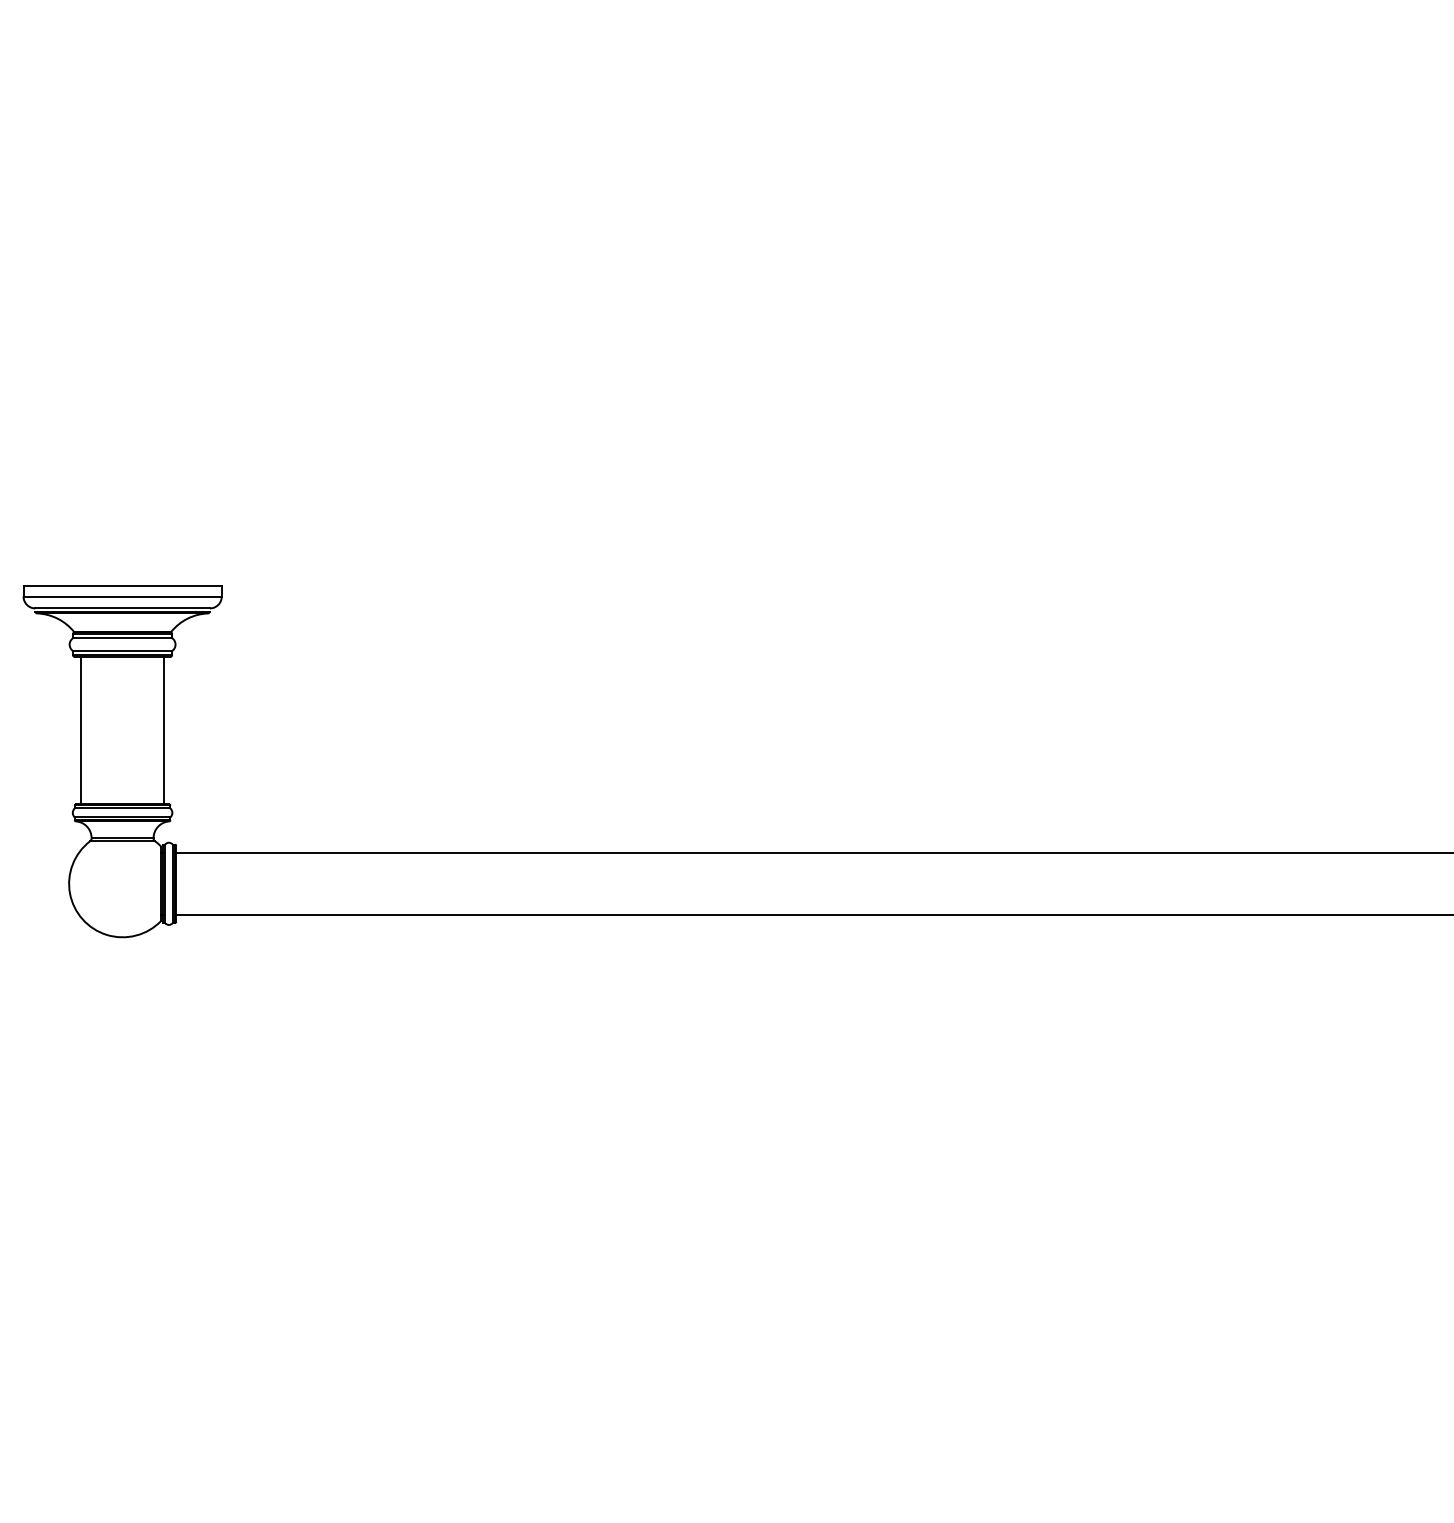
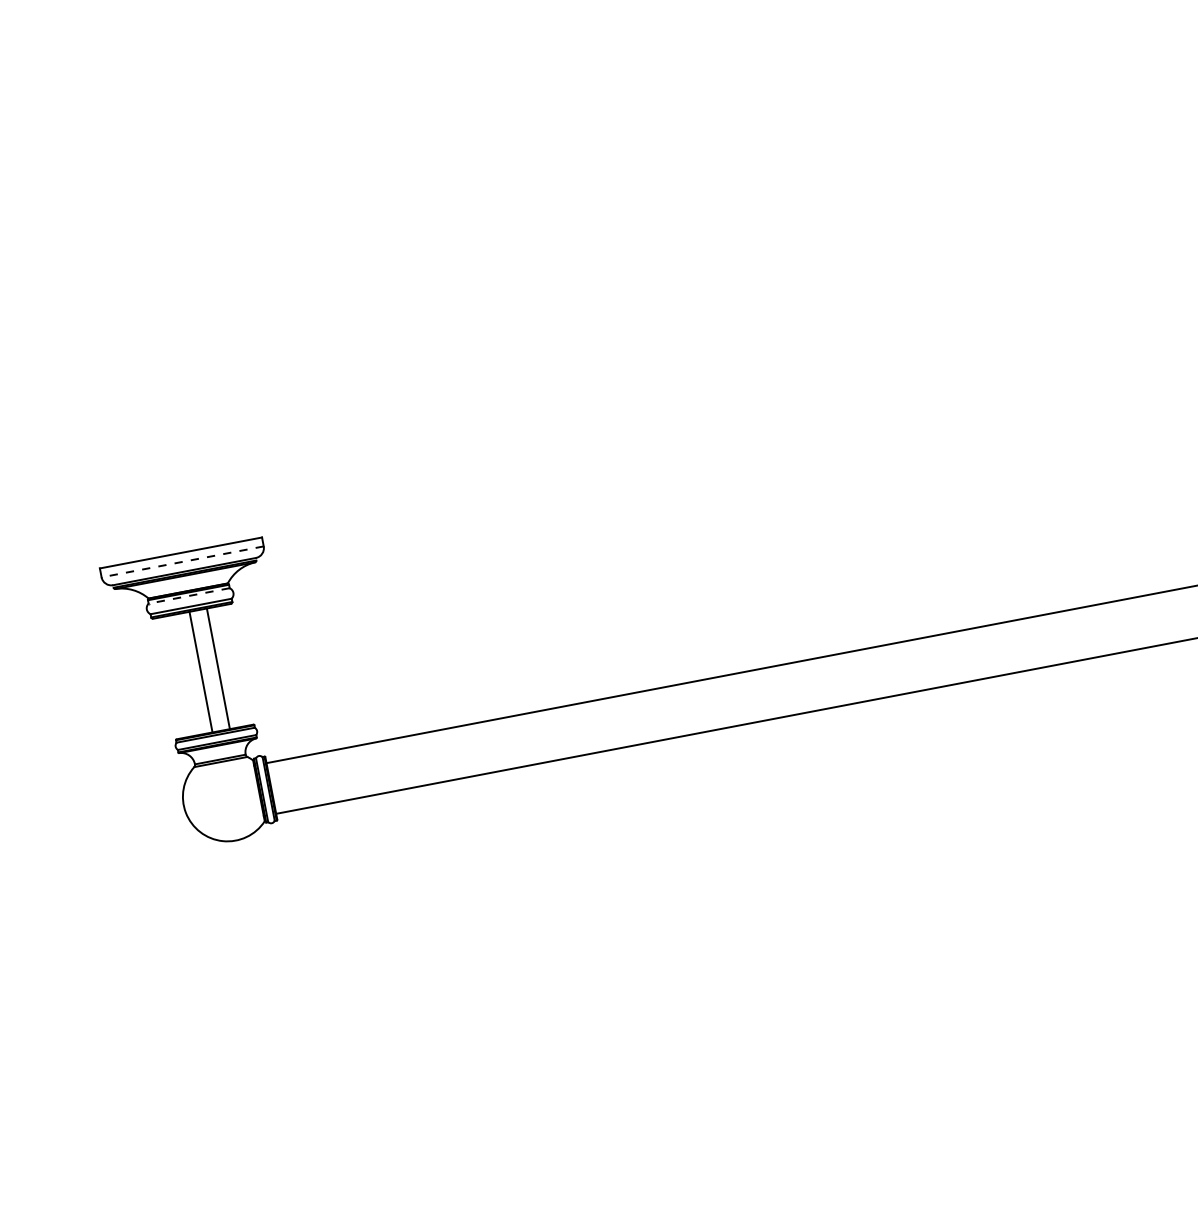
line: (122, 596) -> (182, 561), solid -> dashed
line: (122, 638) -> (189, 596), solid -> dashed
line: (80, 730) -> (218, 668), moved
line: (164, 730) -> (201, 671), moved

